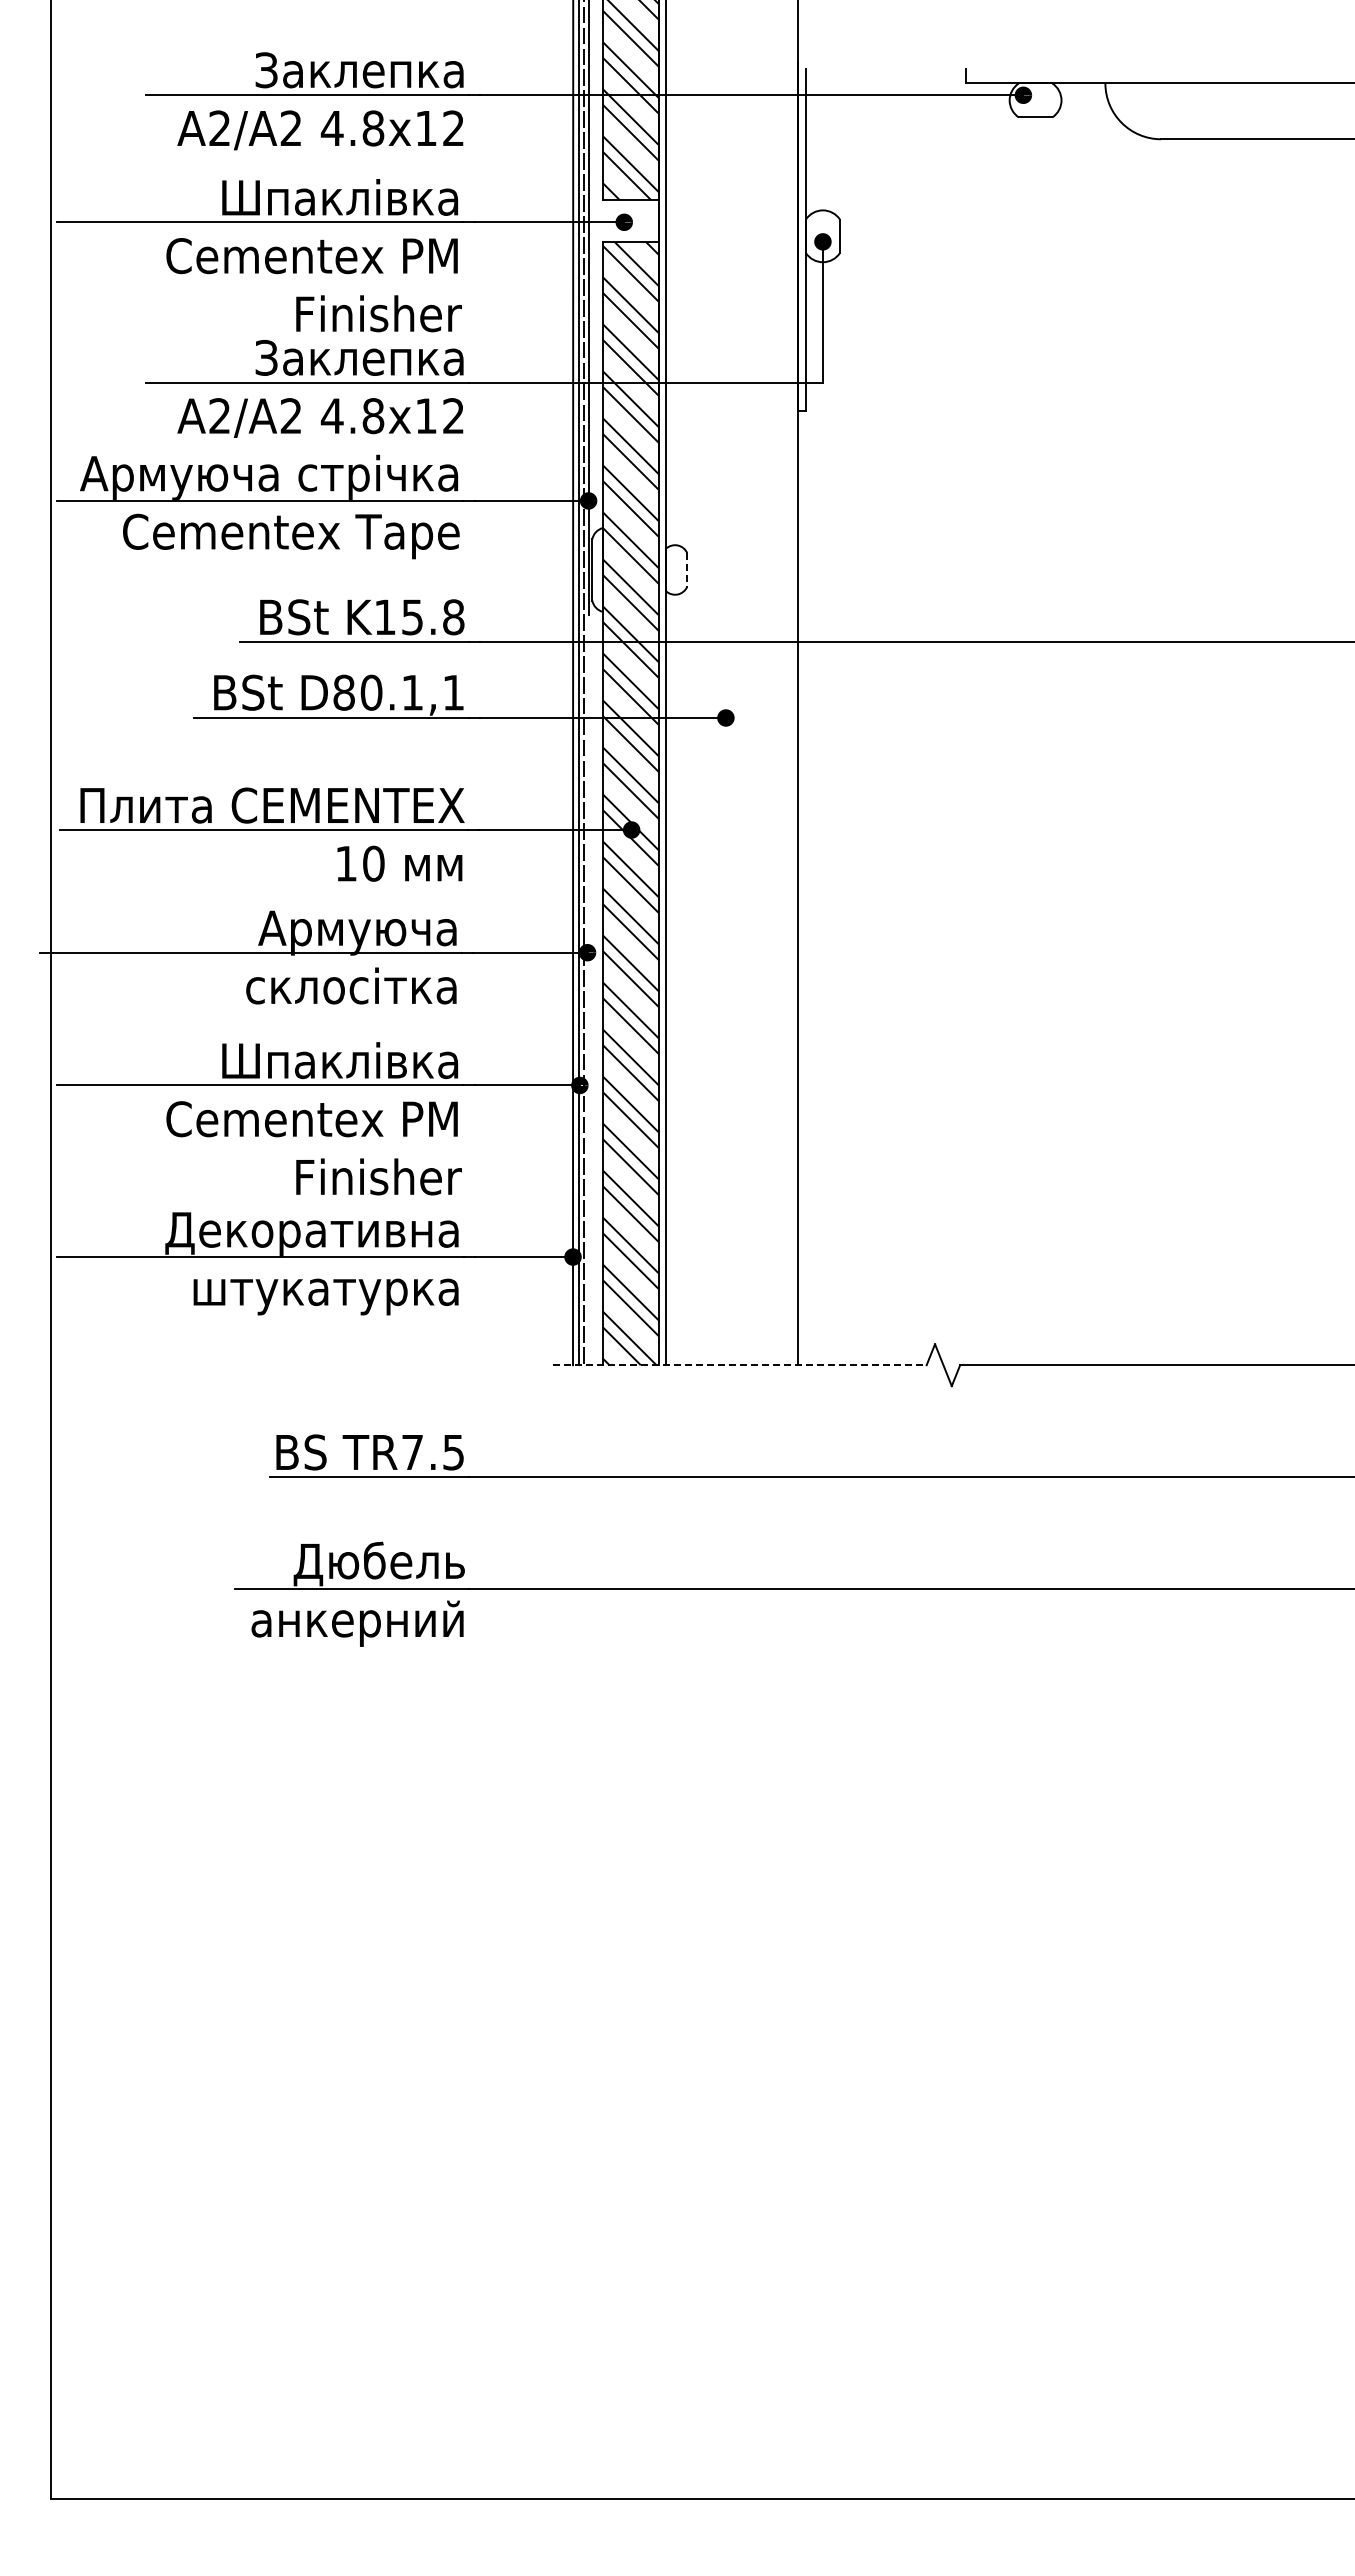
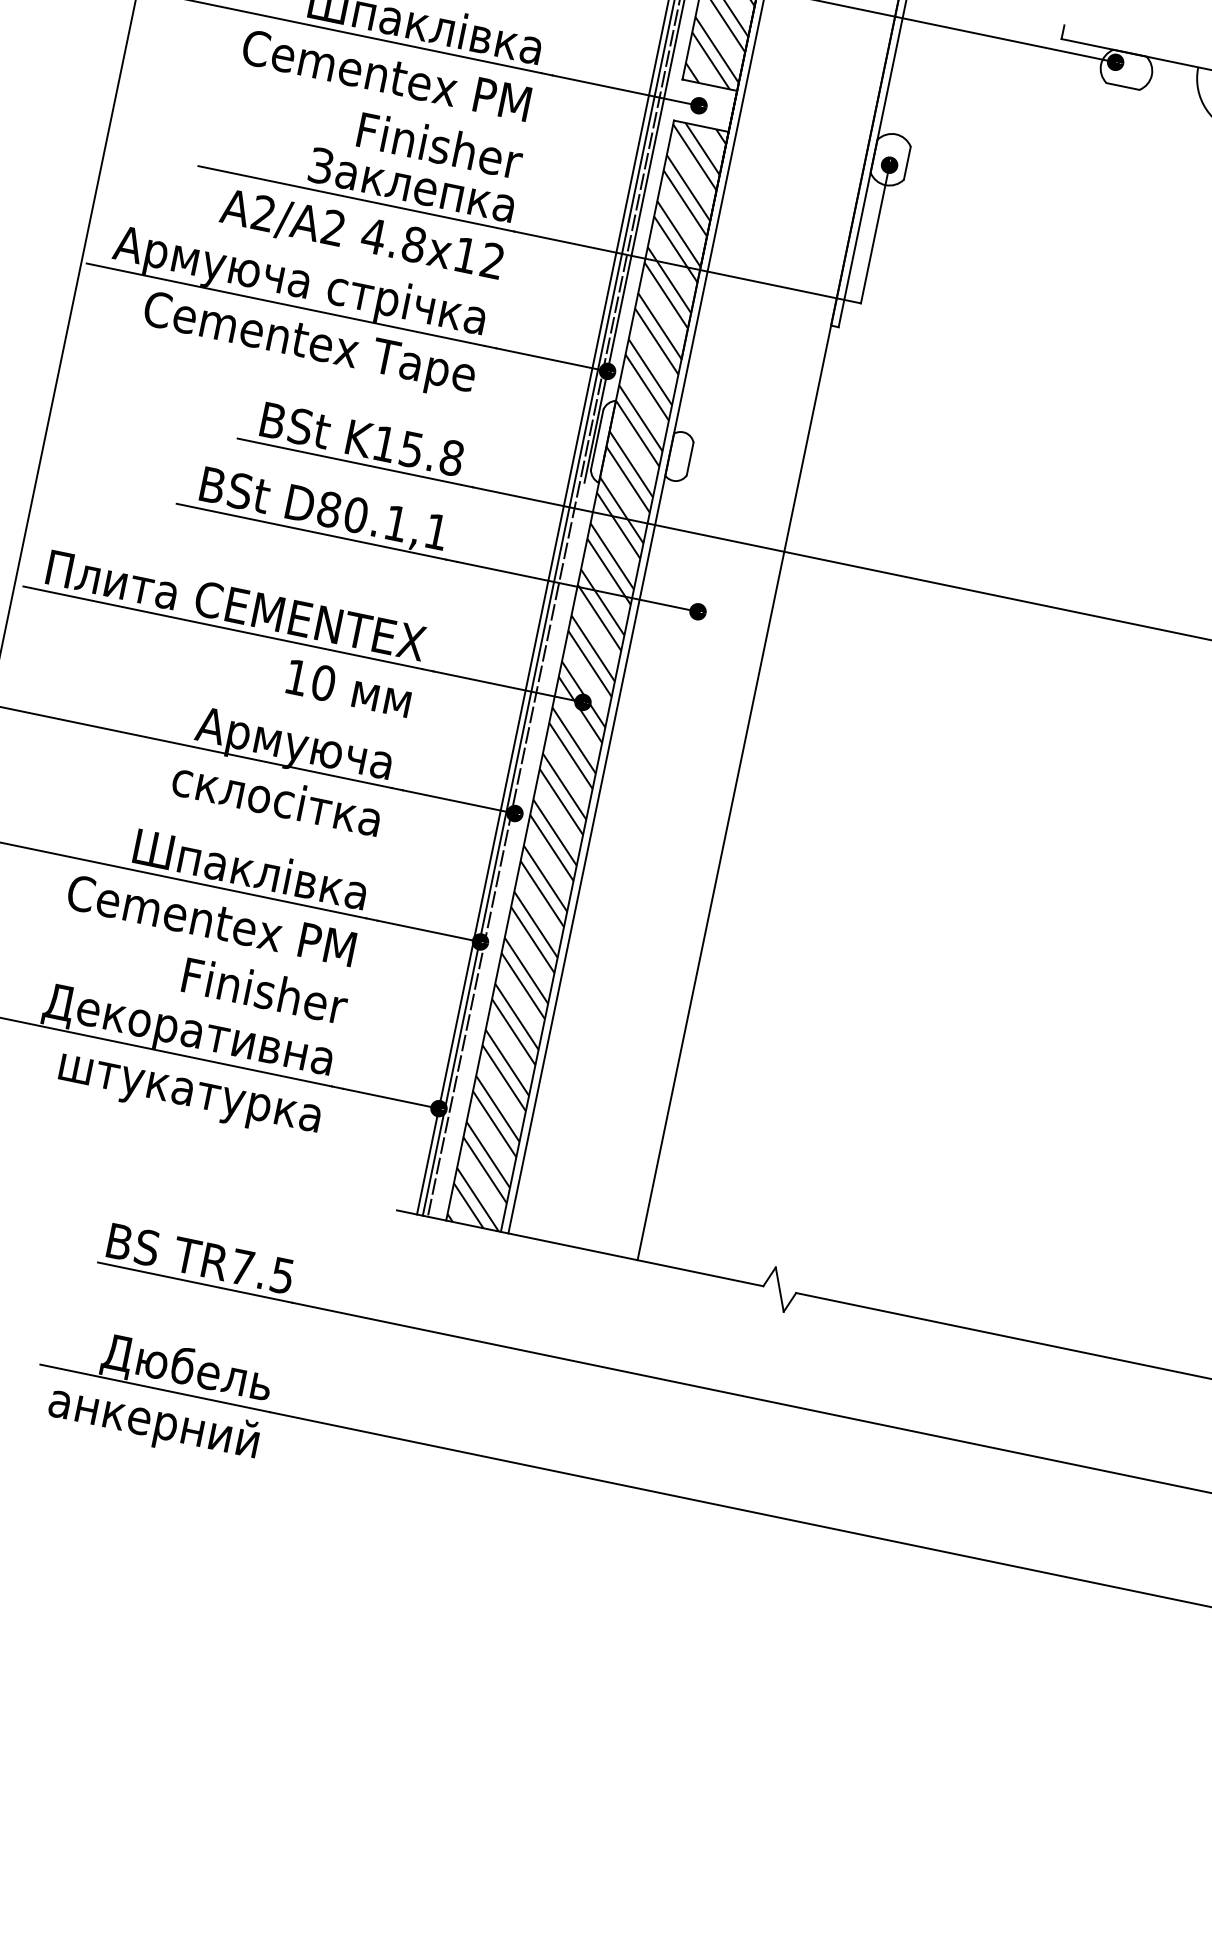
line: (687, 569) -> (690, 458), dashed -> solid
line: (740, 1365) -> (580, 1248), dashed -> solid

